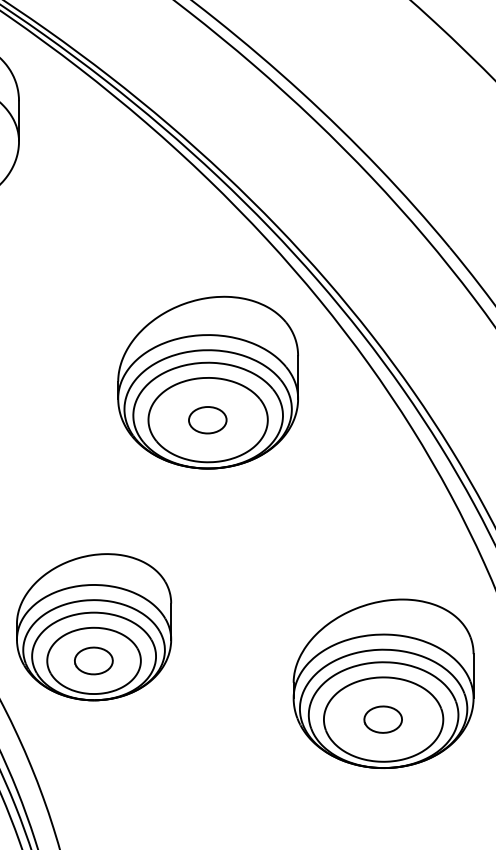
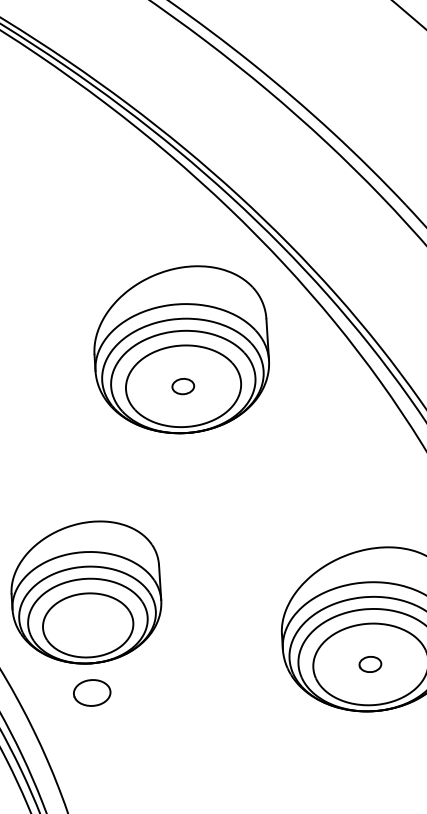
part: (207, 420) -> (182, 386), size x0.6
part: (93, 660) -> (91, 692), moved
part: (382, 719) -> (369, 664), size x0.6

